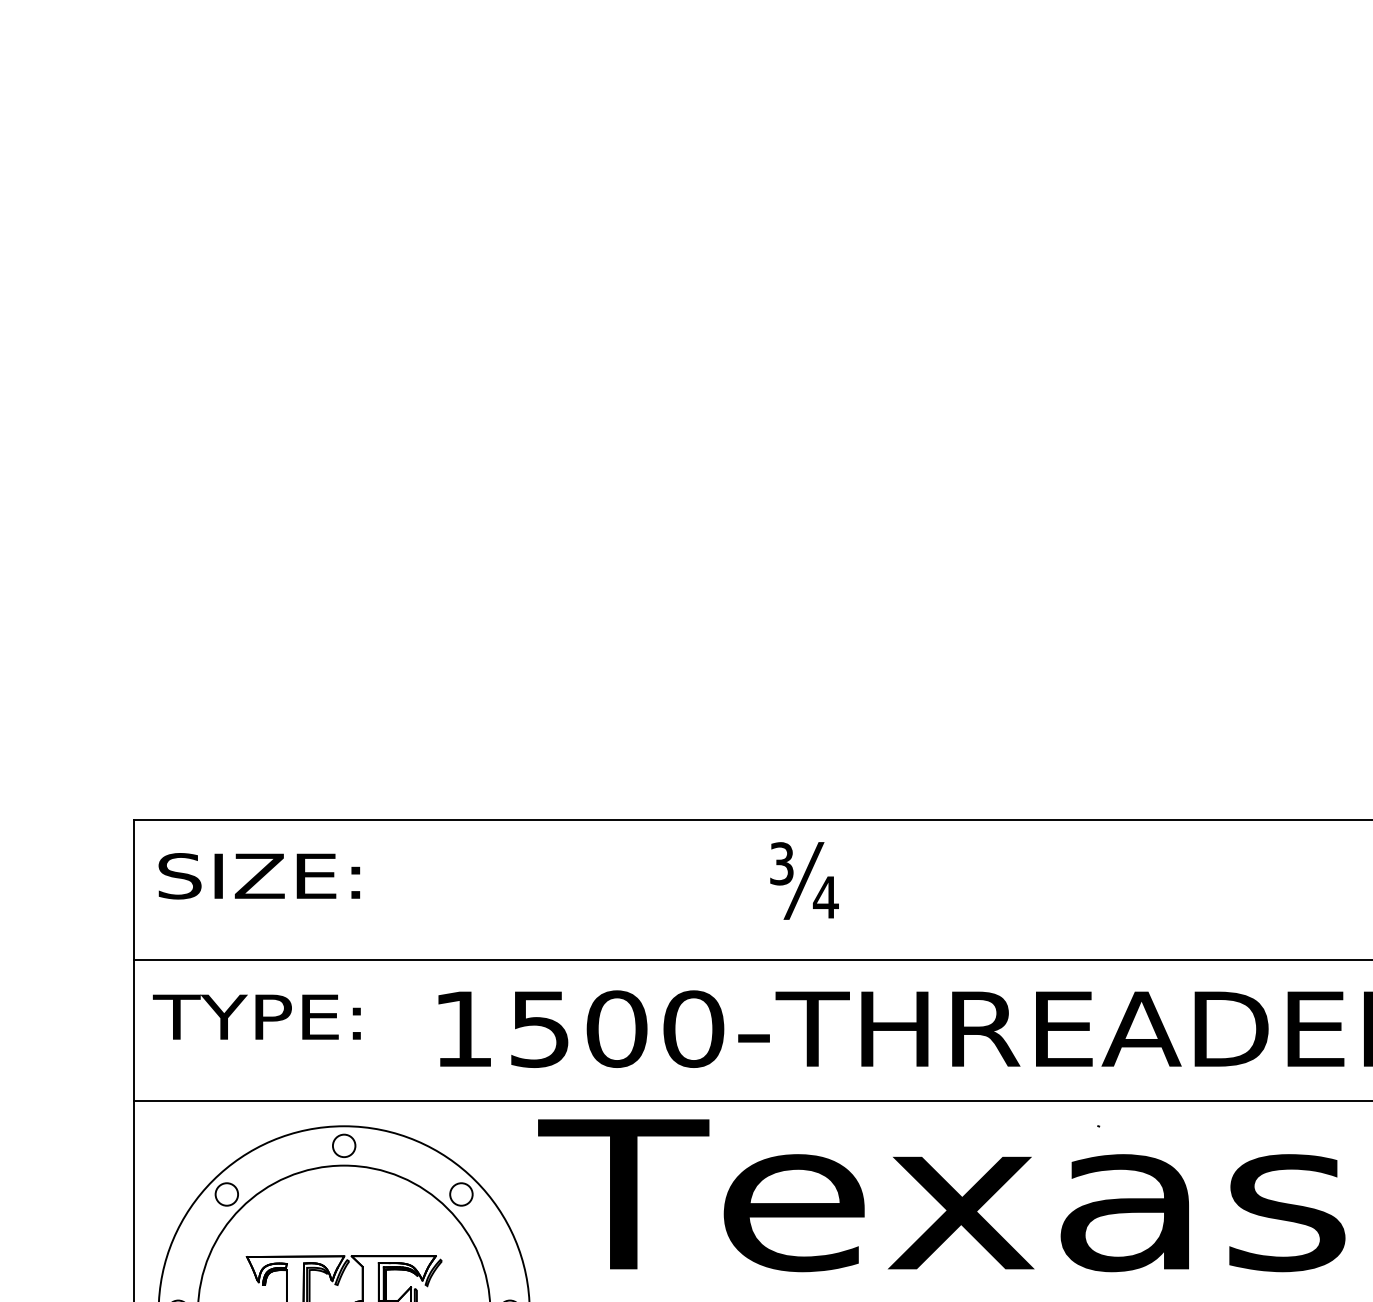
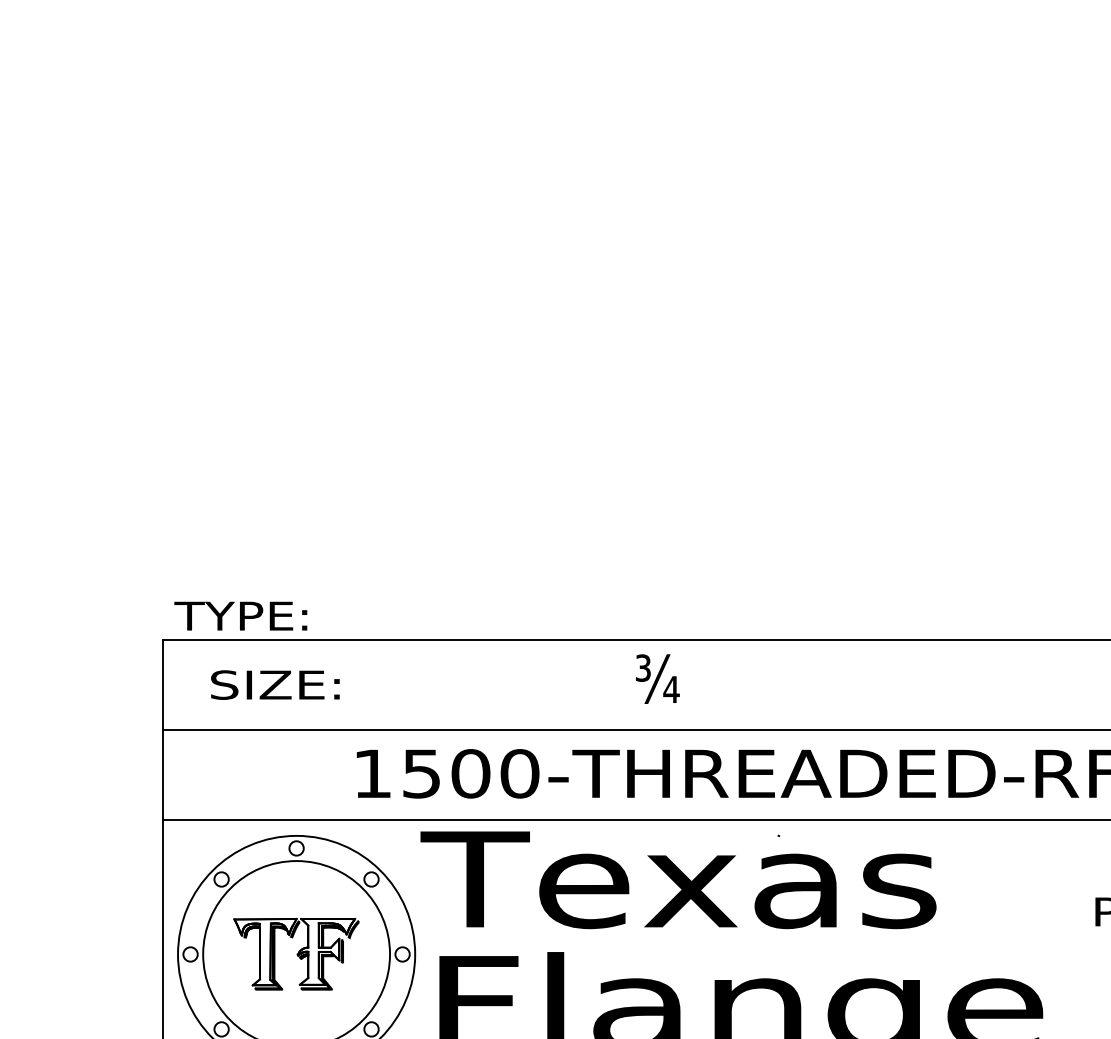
text: (259, 875) -> (275, 684), moved
text: (804, 880) -> (657, 678), moved
text: (256, 1016) -> (240, 615), moved

